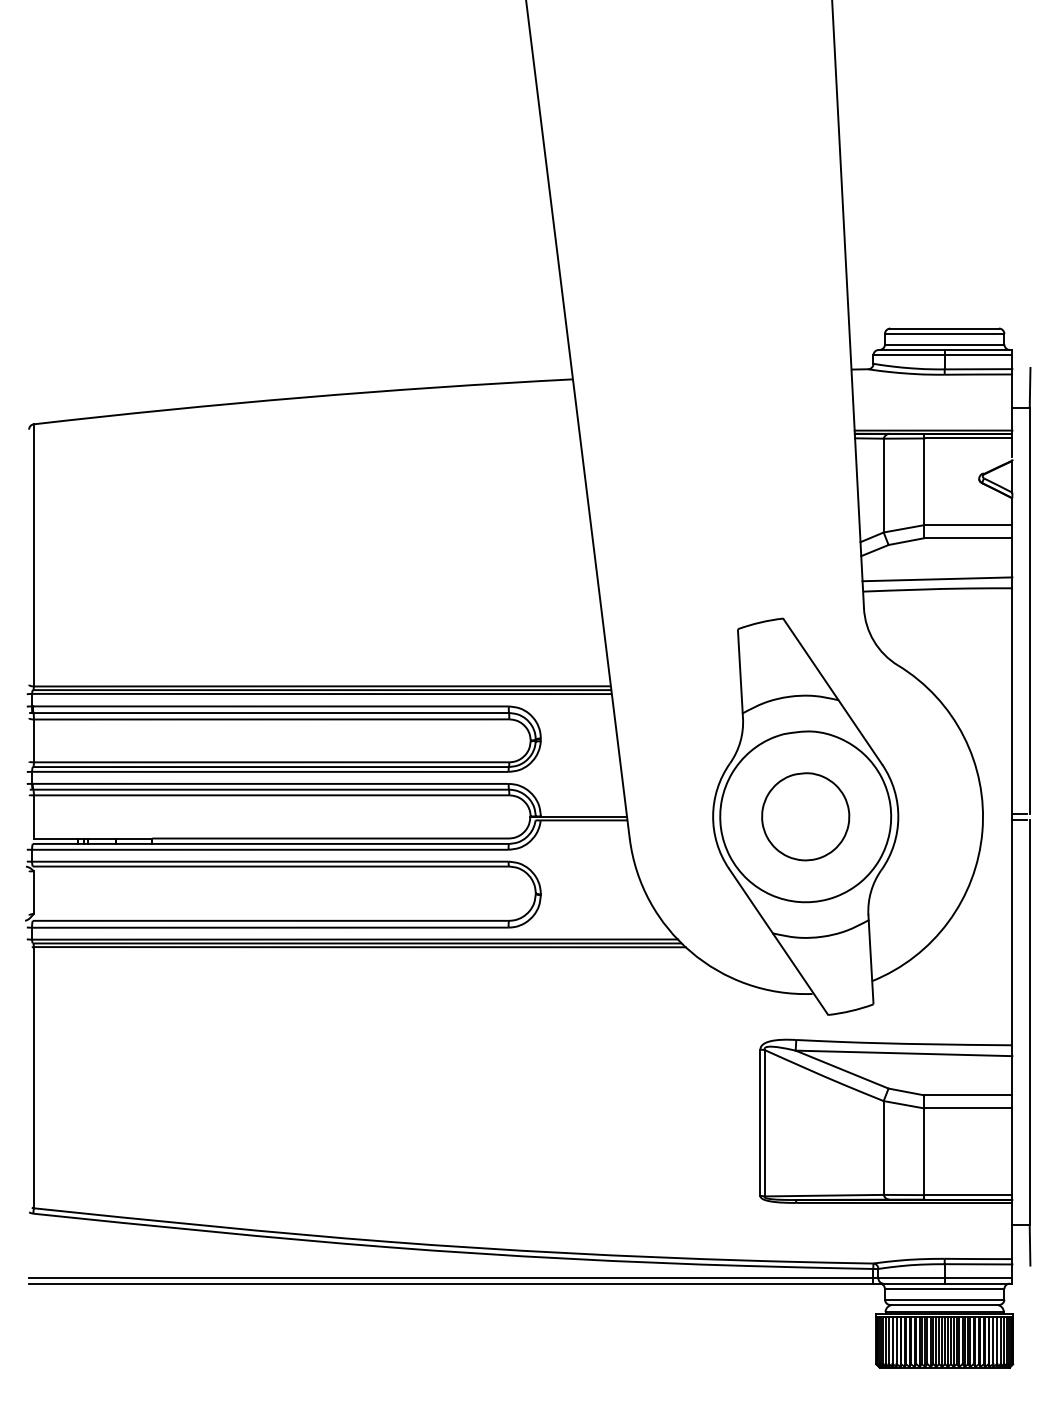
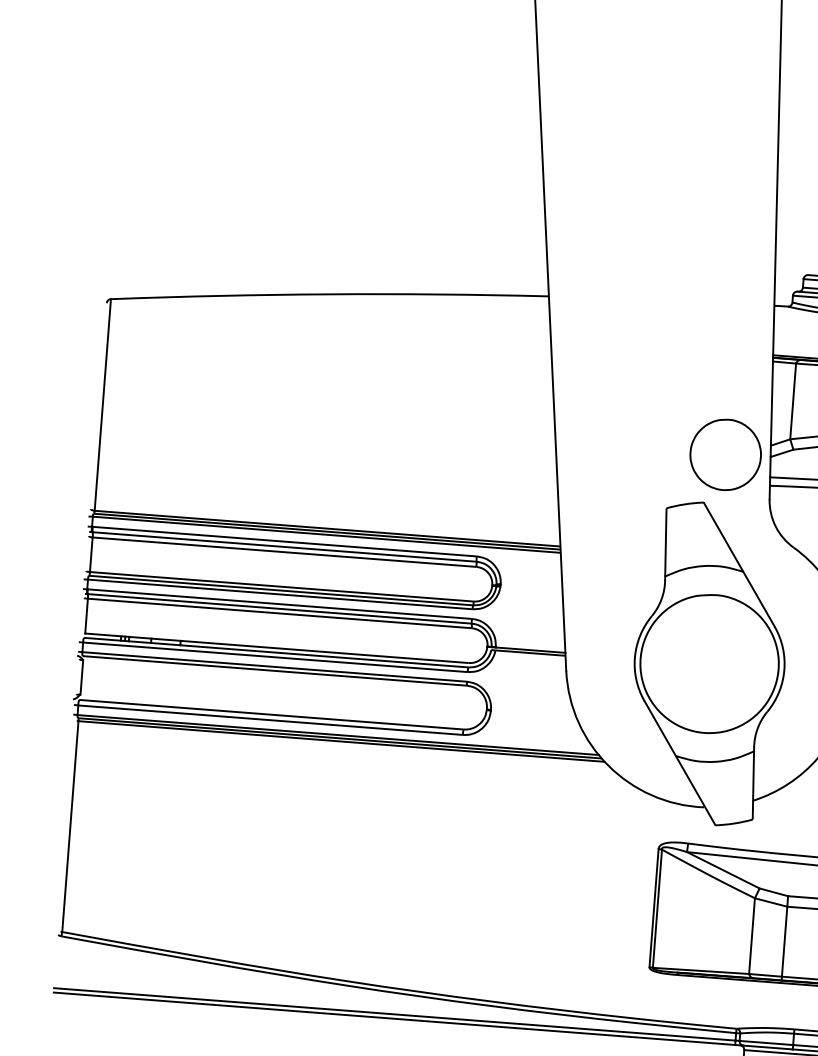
part: (805, 816) -> (725, 454), moved

